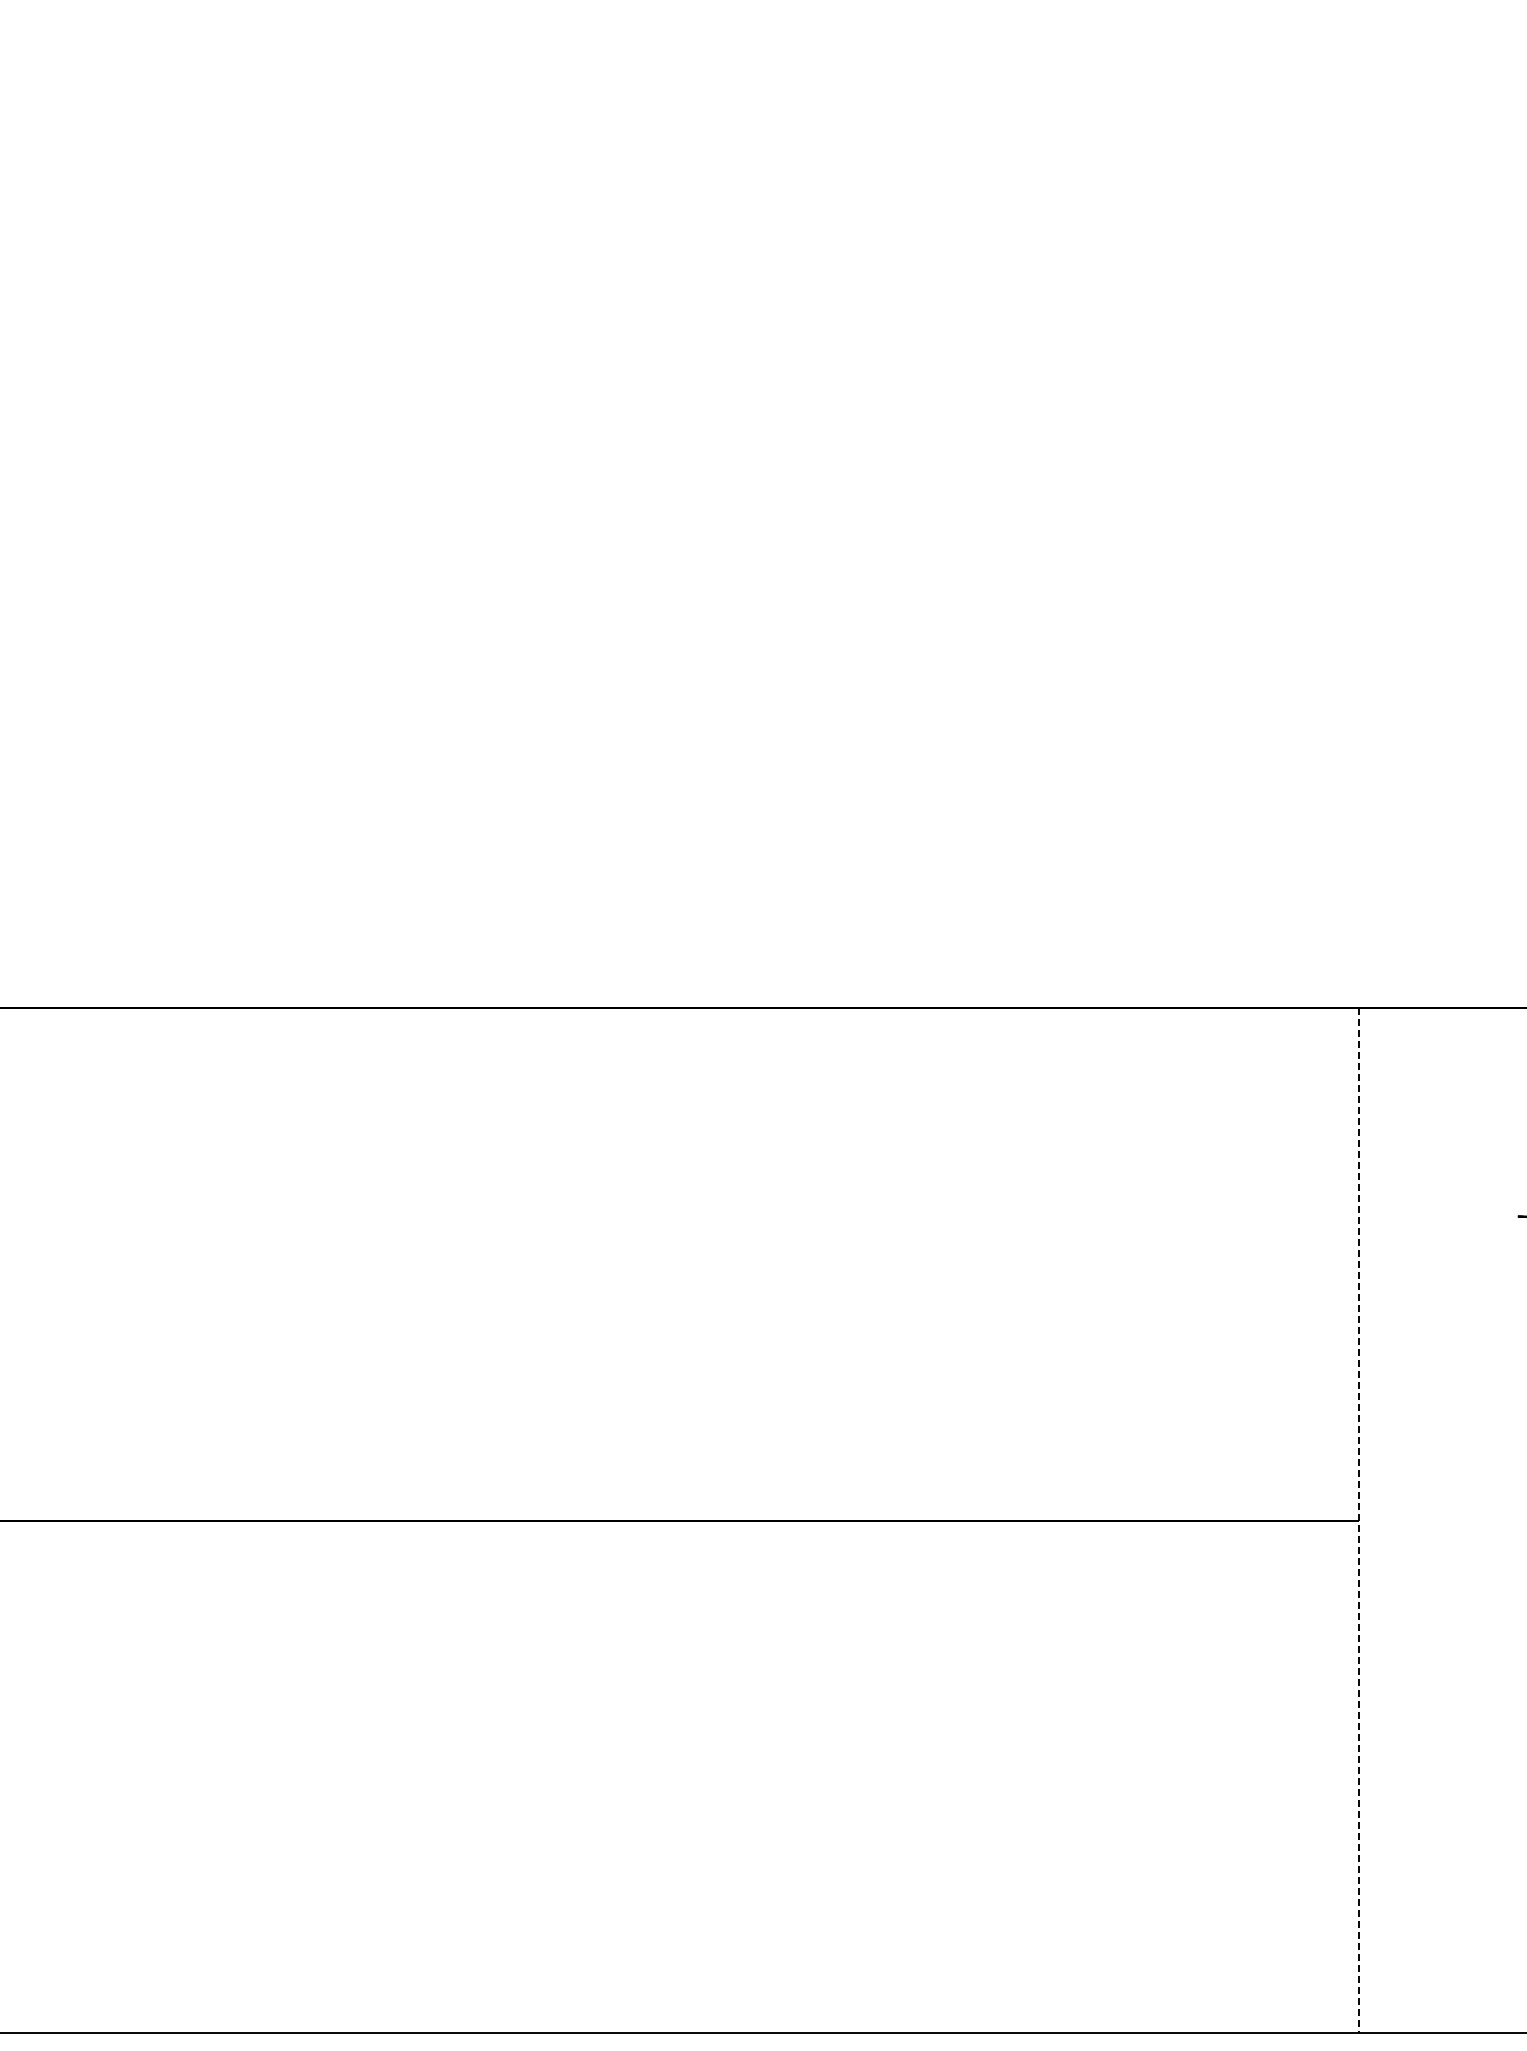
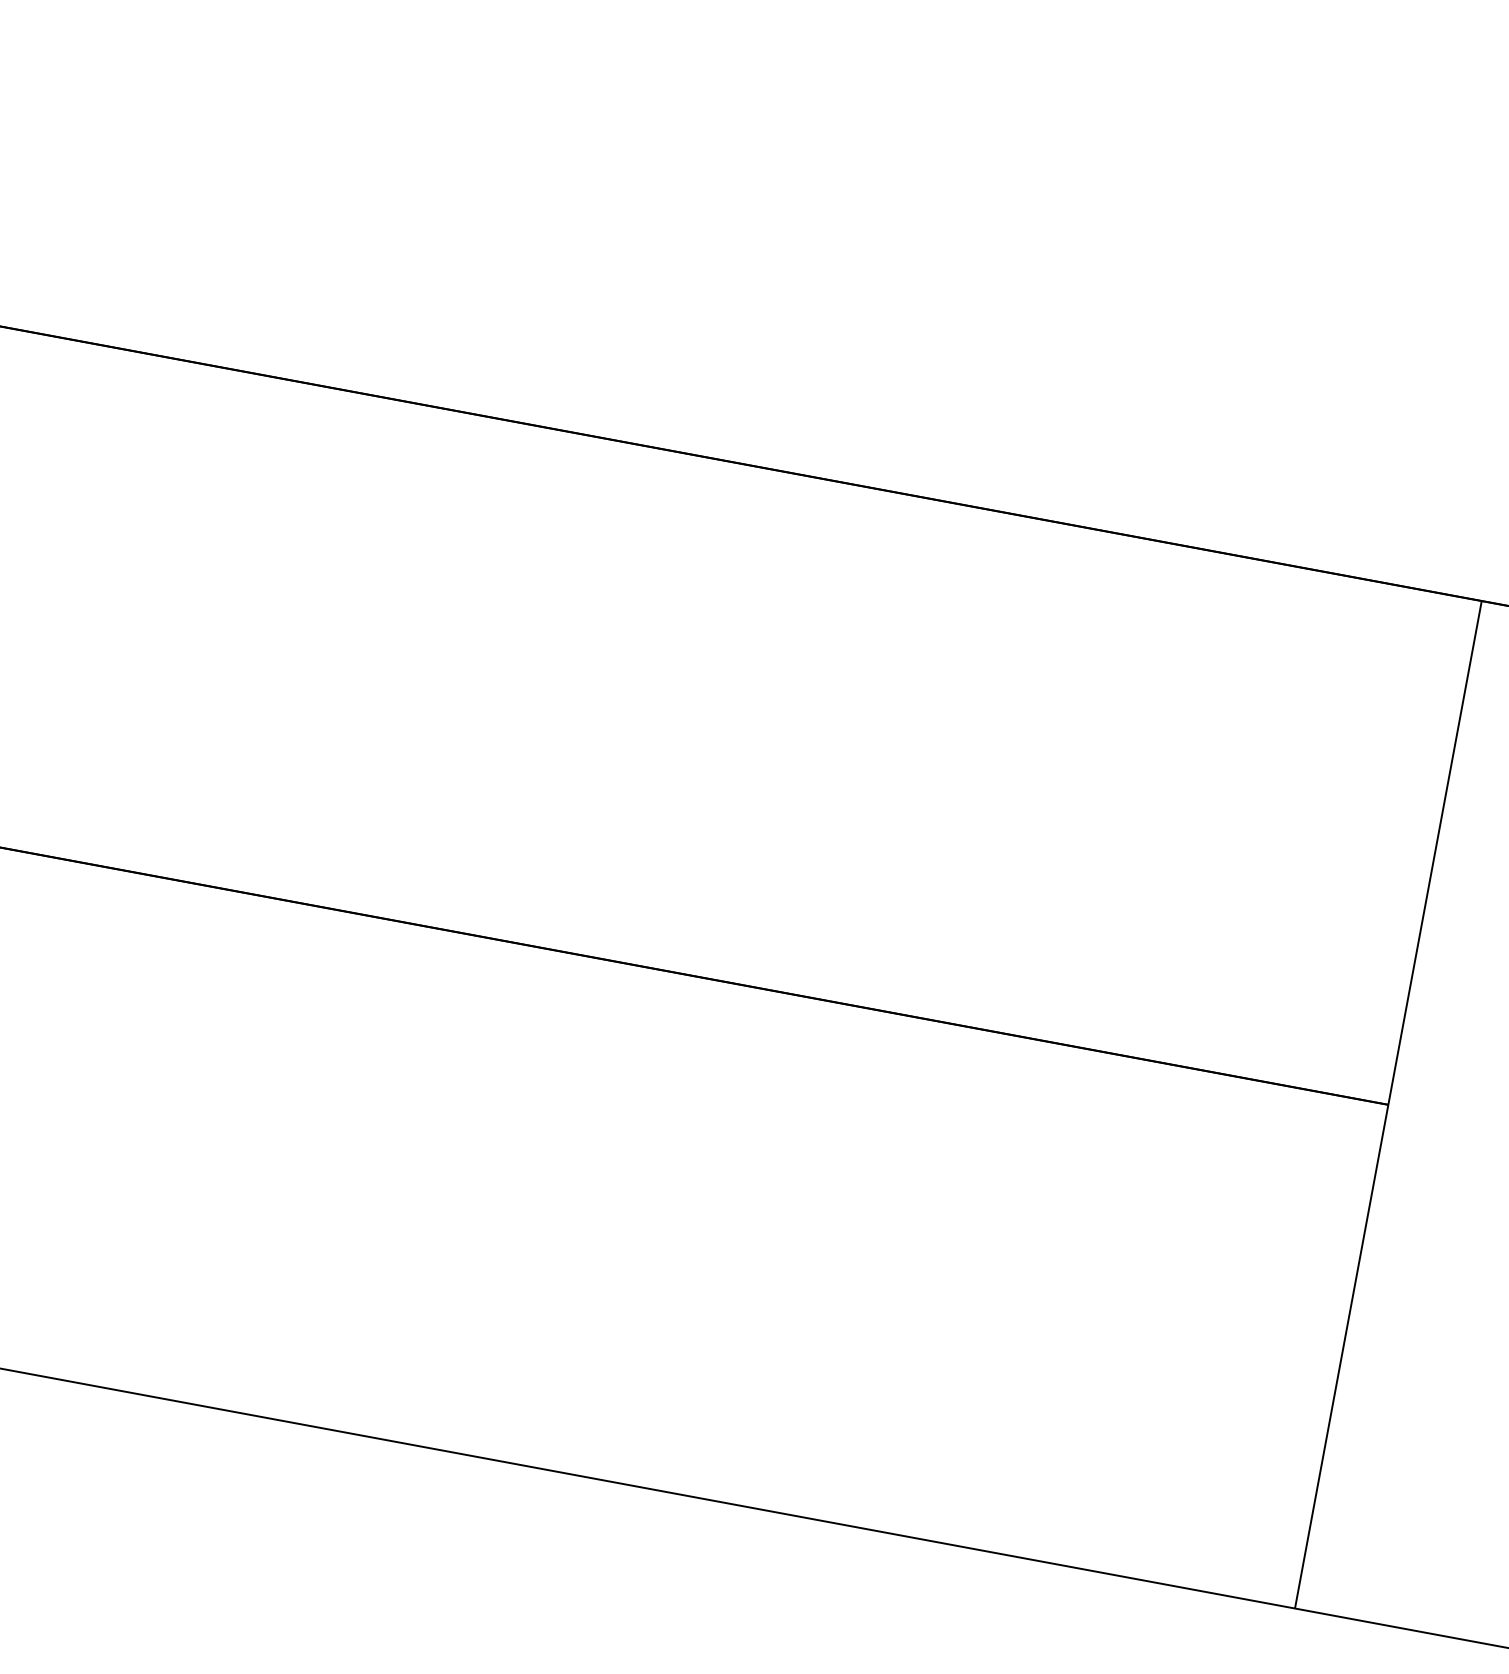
line: (1358, 1521) -> (1388, 1105), dashed -> solid

